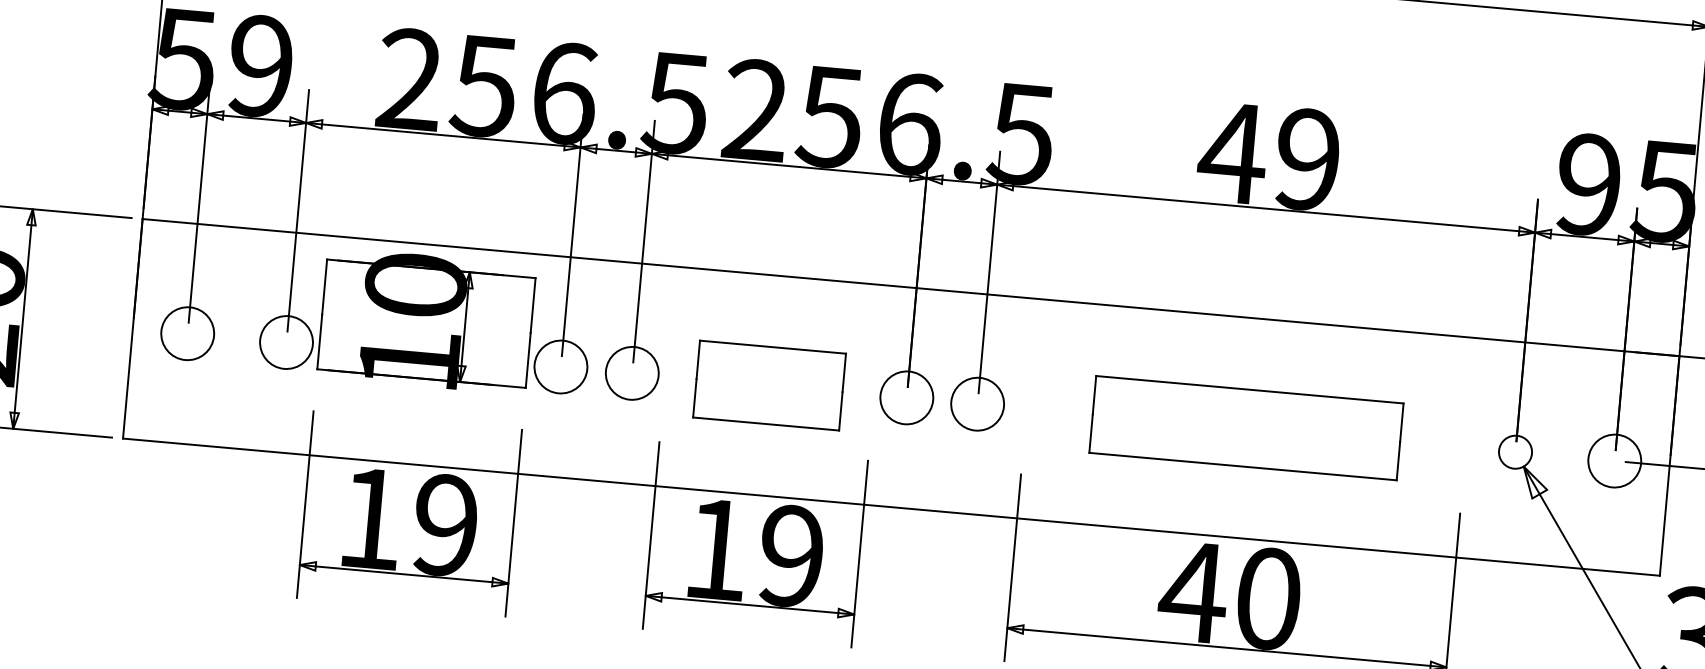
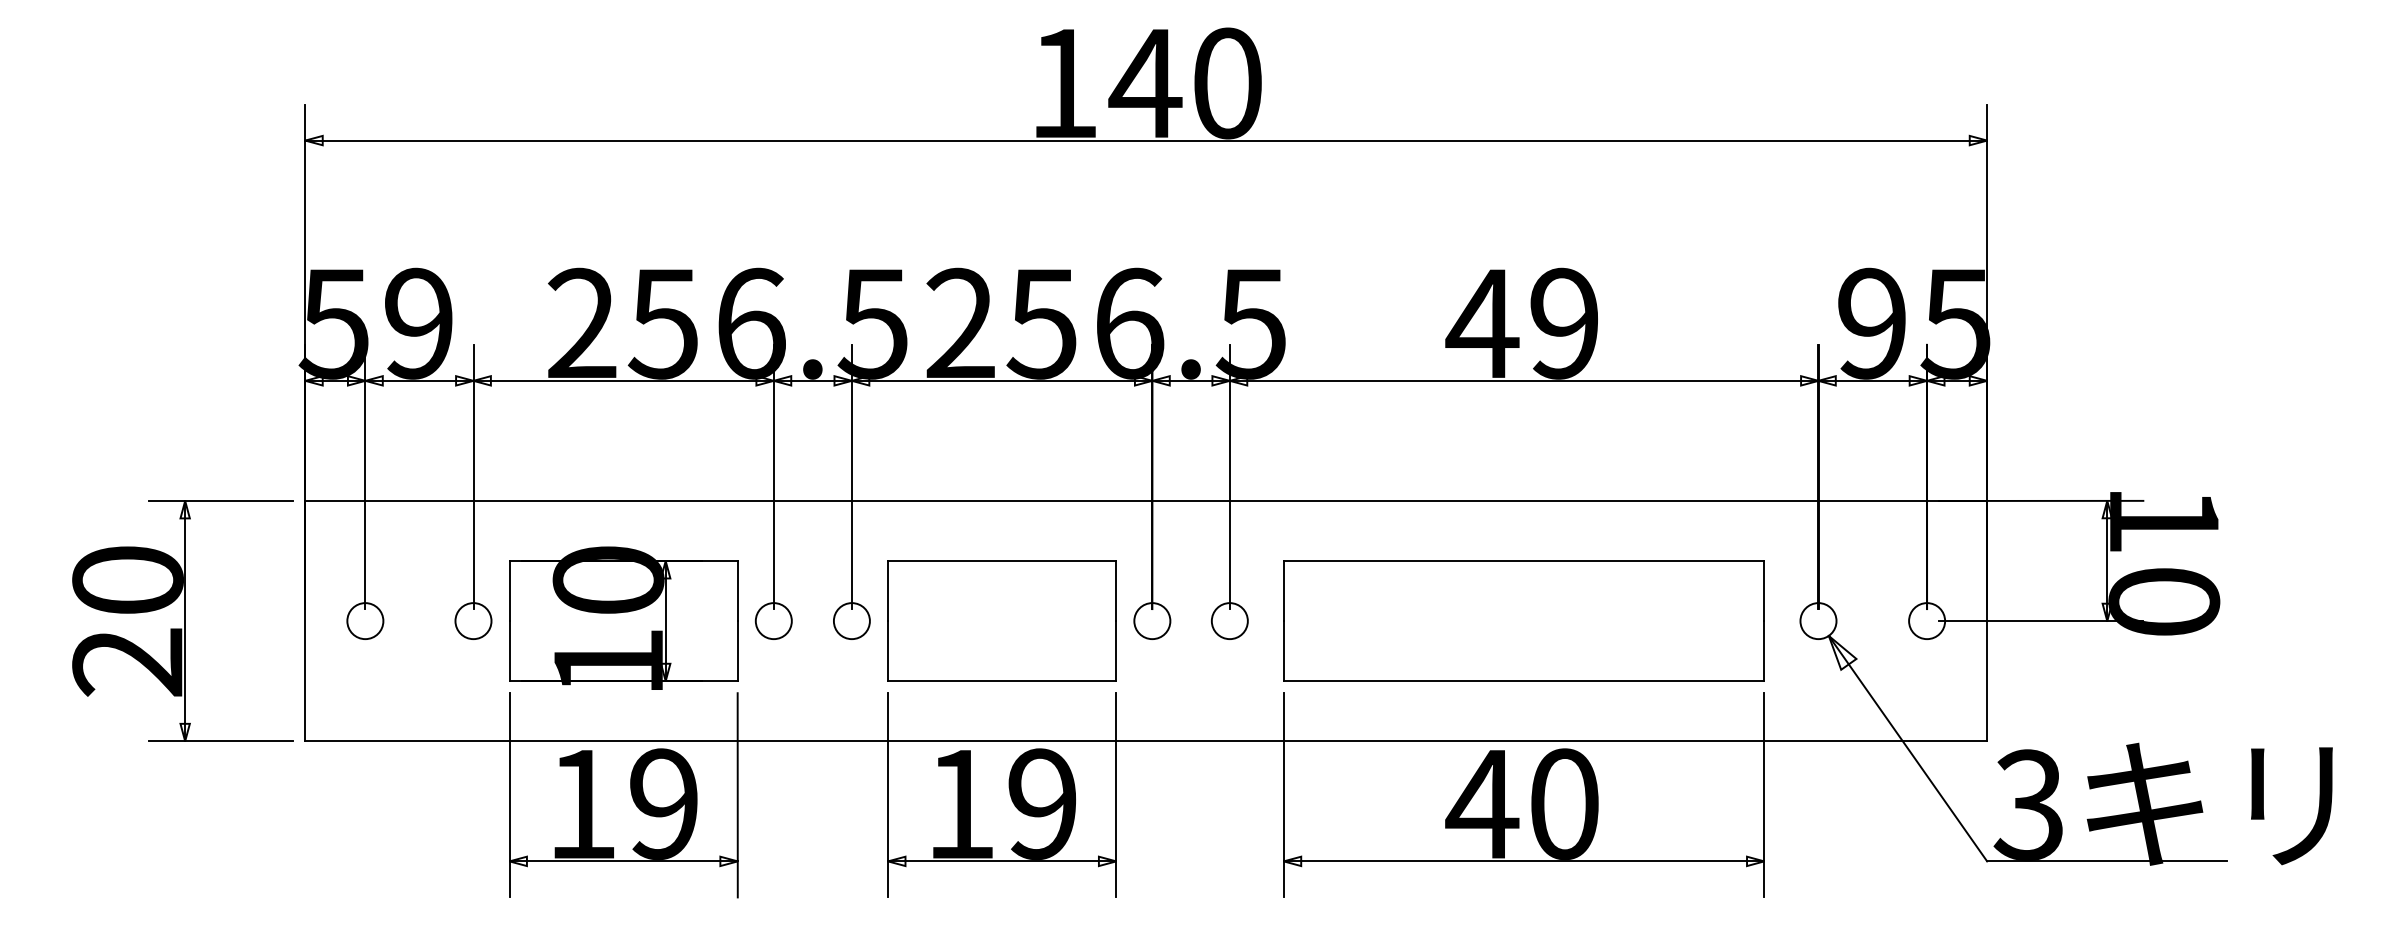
part: (426, 320) -> (623, 617), moved
circle: (187, 334) -> (365, 621), size x0.62
circle: (286, 342) -> (473, 621), size x0.62
circle: (560, 367) -> (773, 621), size x0.62
circle: (631, 373) -> (851, 621), size x0.62
part: (769, 385) -> (1001, 620), size x1.43
circle: (906, 398) -> (1152, 621), size x0.62
circle: (977, 404) -> (1229, 621), size x0.62
part: (1246, 427) -> (1523, 620), size x1.43
circle: (1615, 461) -> (1927, 621), size x0.62

